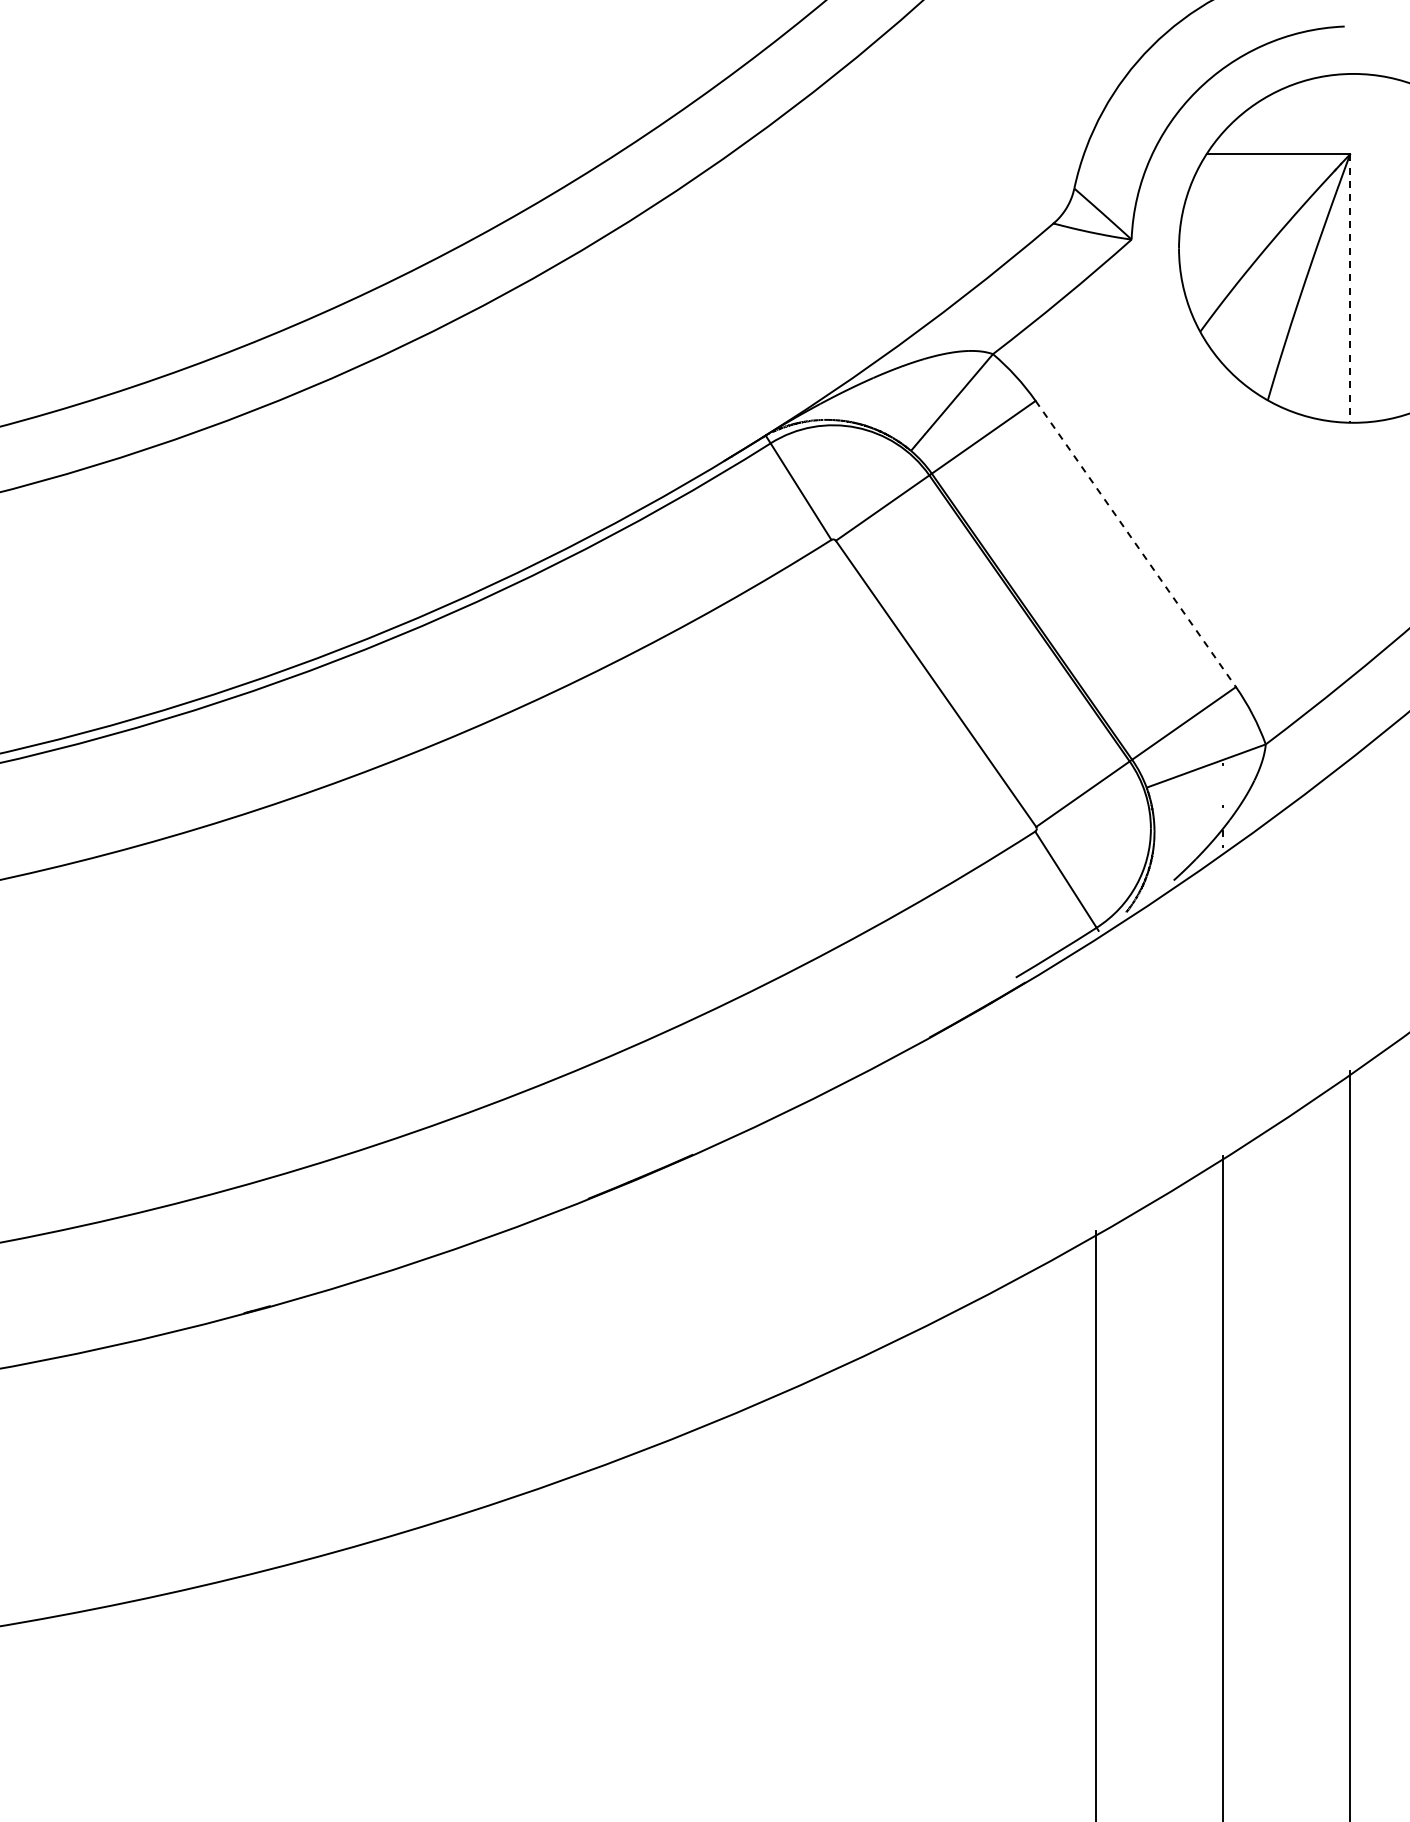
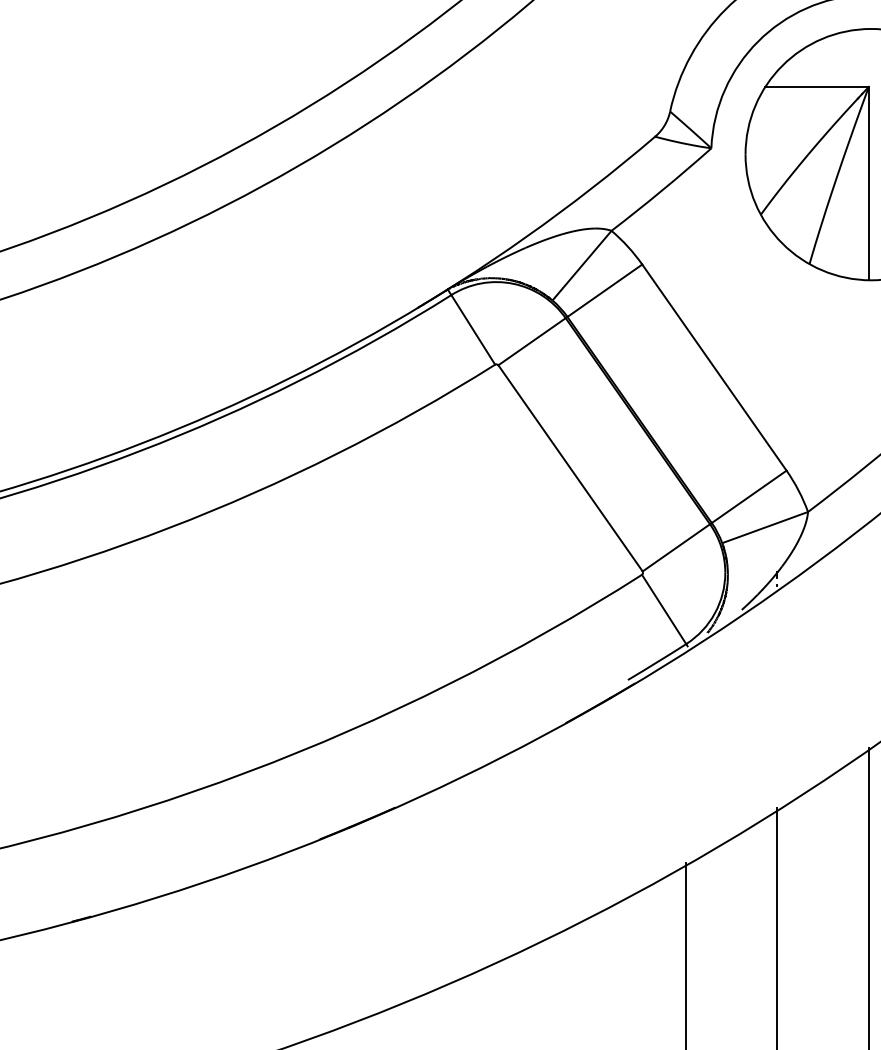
line: (1350, 288) -> (869, 183), dashed -> solid
line: (1135, 544) -> (714, 367), dashed -> solid

